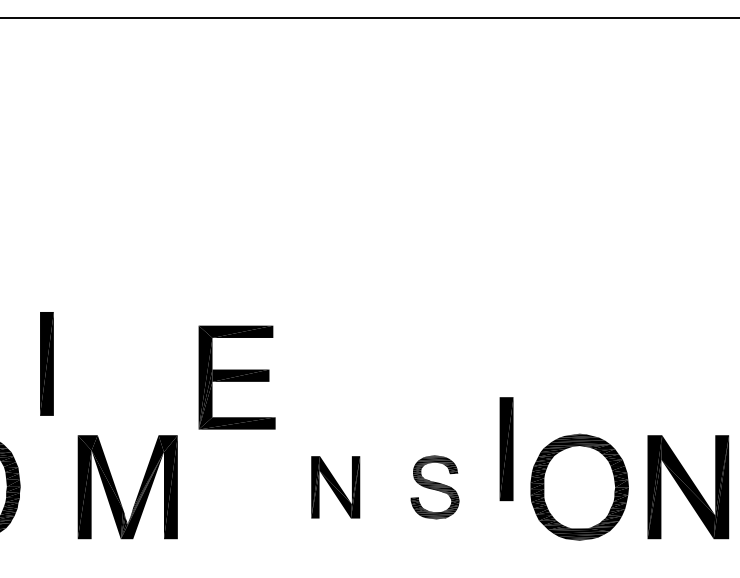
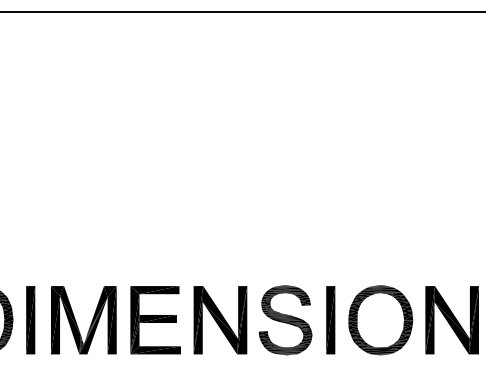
part: (46, 364) -> (30, 320), moved
part: (236, 378) -> (155, 320), moved
part: (506, 449) -> (330, 320), moved
part: (335, 487) -> (220, 320), size x1.67
part: (434, 487) -> (285, 320), size x1.67

